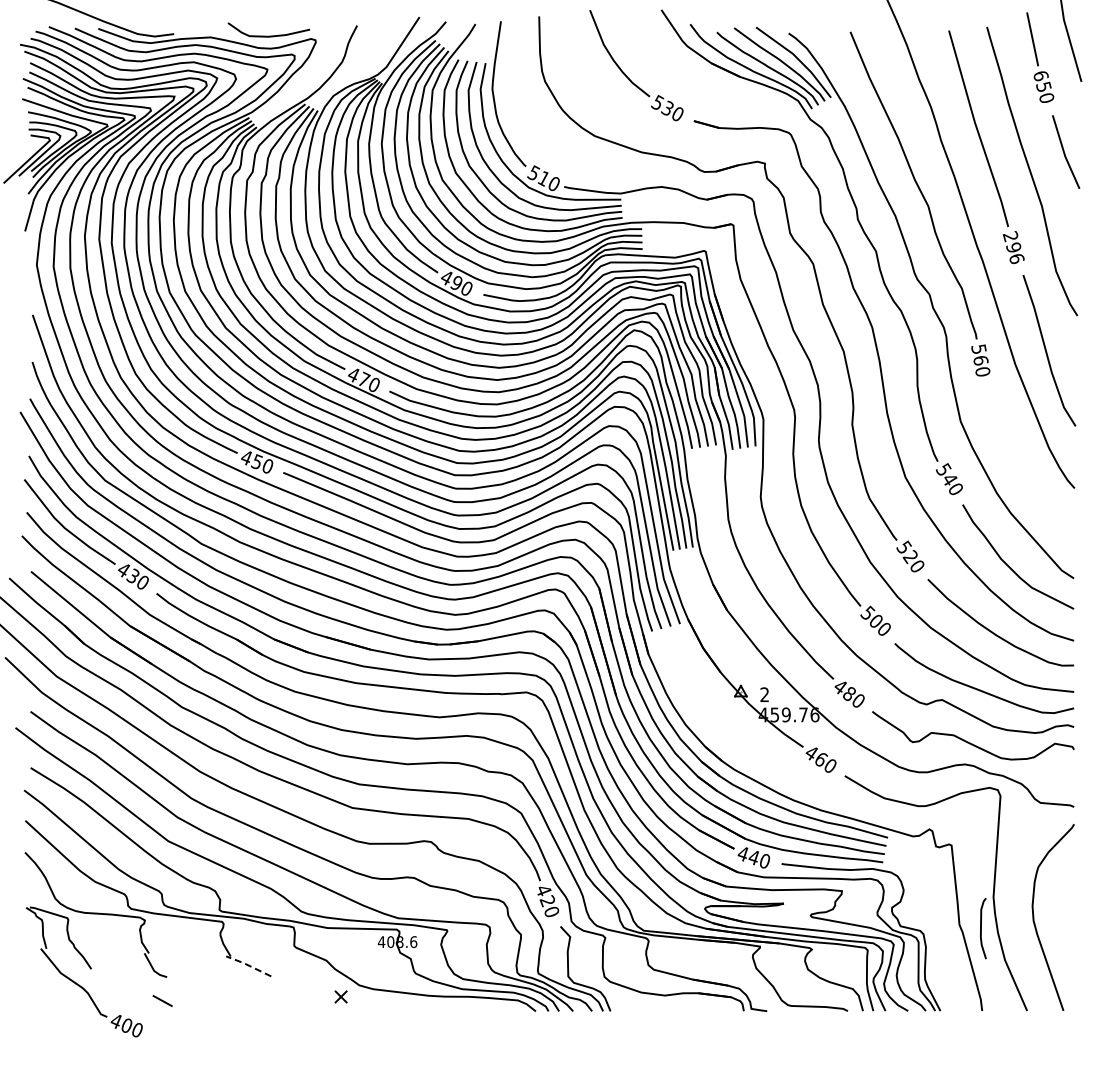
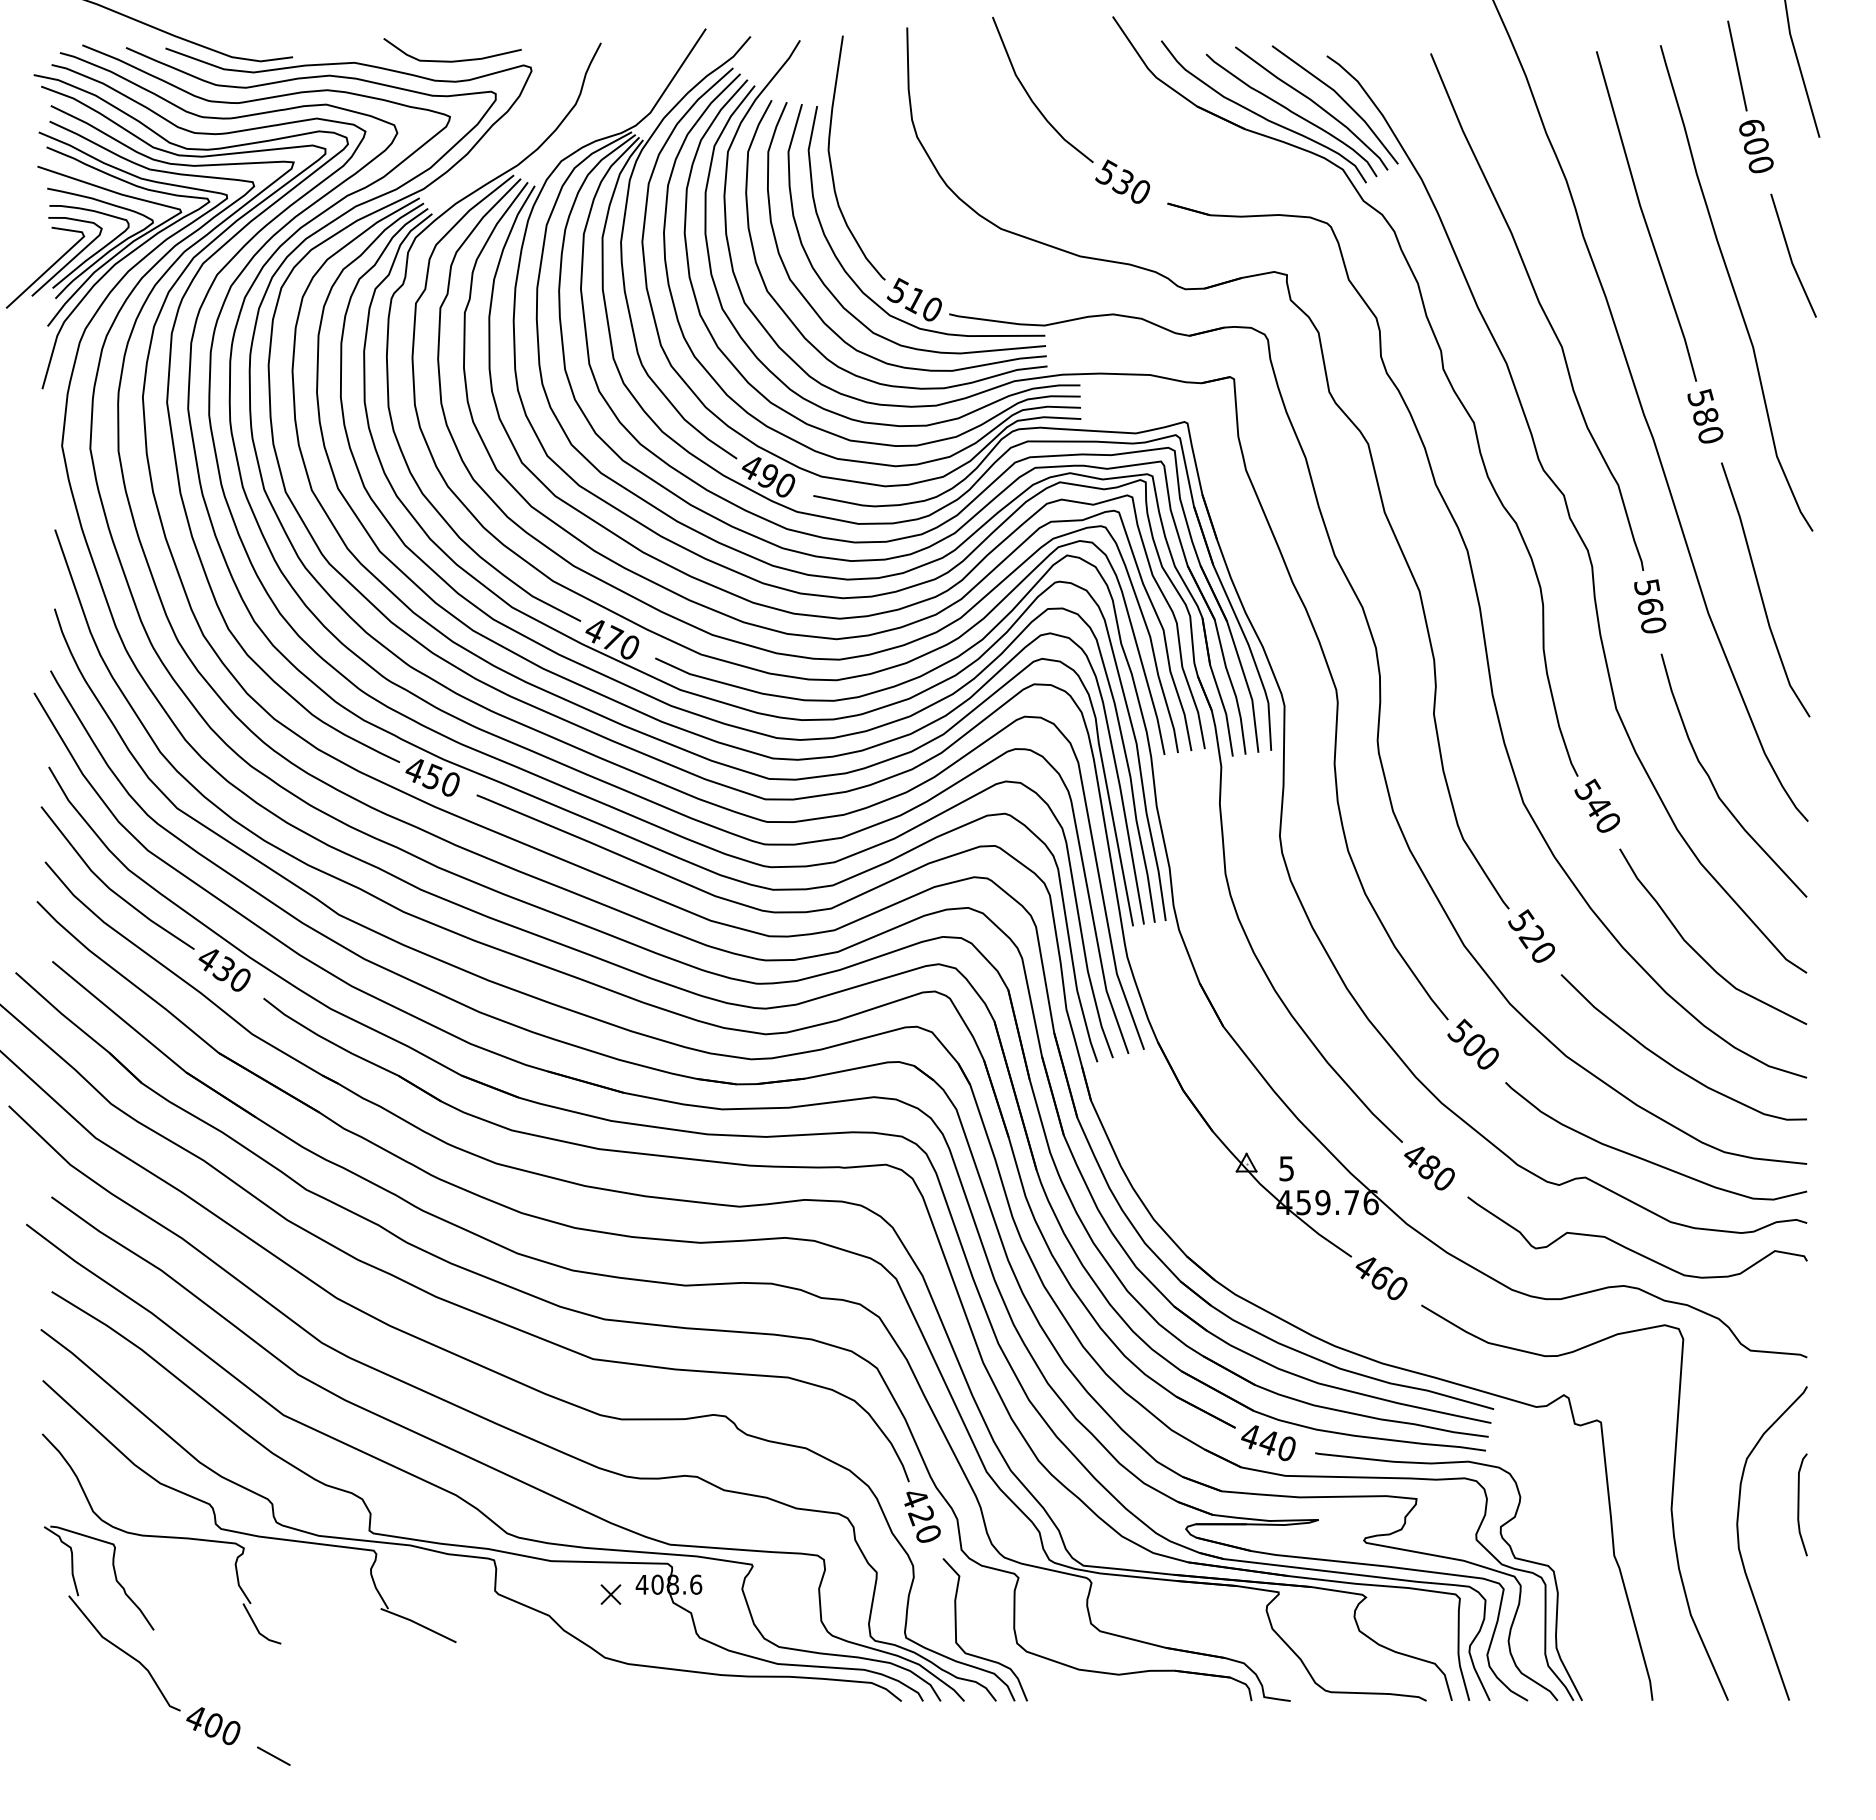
text: (1043, 86) -> (1755, 145), 650 -> 600
text: (1013, 247) -> (1705, 416), 296 -> 580
curve: (1018, 465) -> (1713, 782), added
text: (764, 694) -> (1286, 1168), 2 -> 5
curve: (981, 928) -> (1799, 1504), moved
line: (248, 965) -> (418, 1624), dashed -> solid
part: (340, 996) -> (609, 1593), moved
line: (162, 1000) -> (273, 1755), moved

